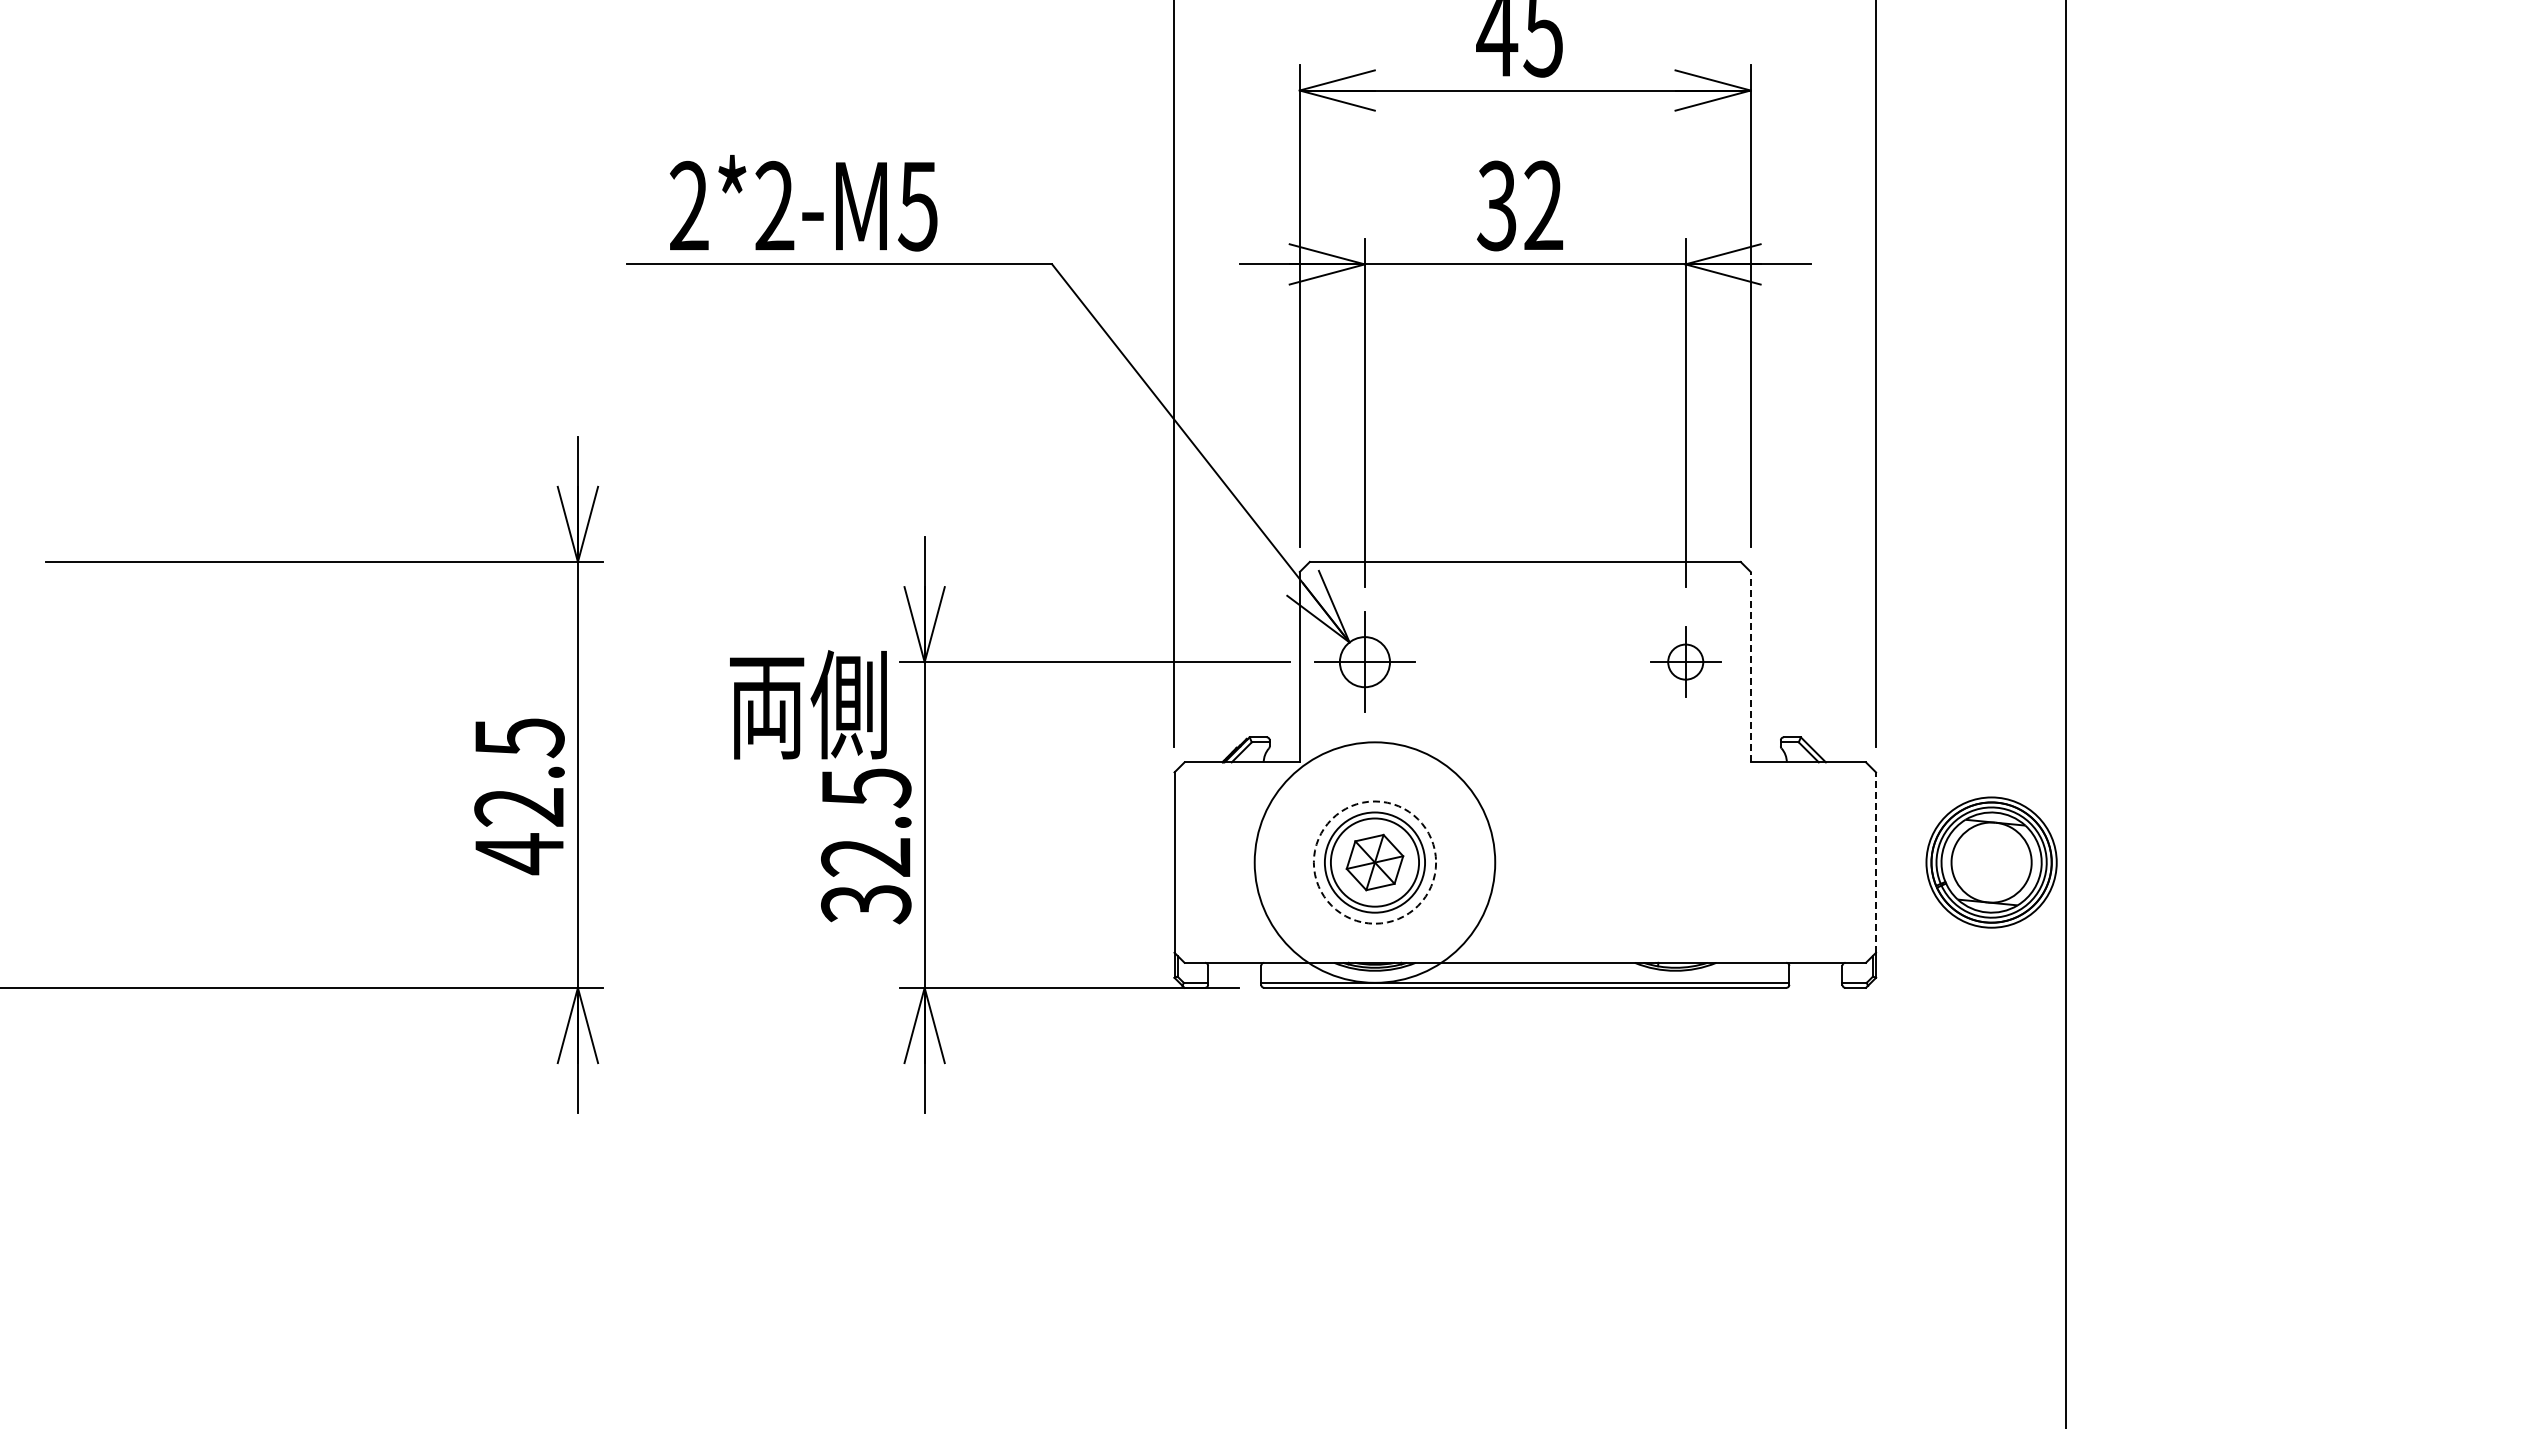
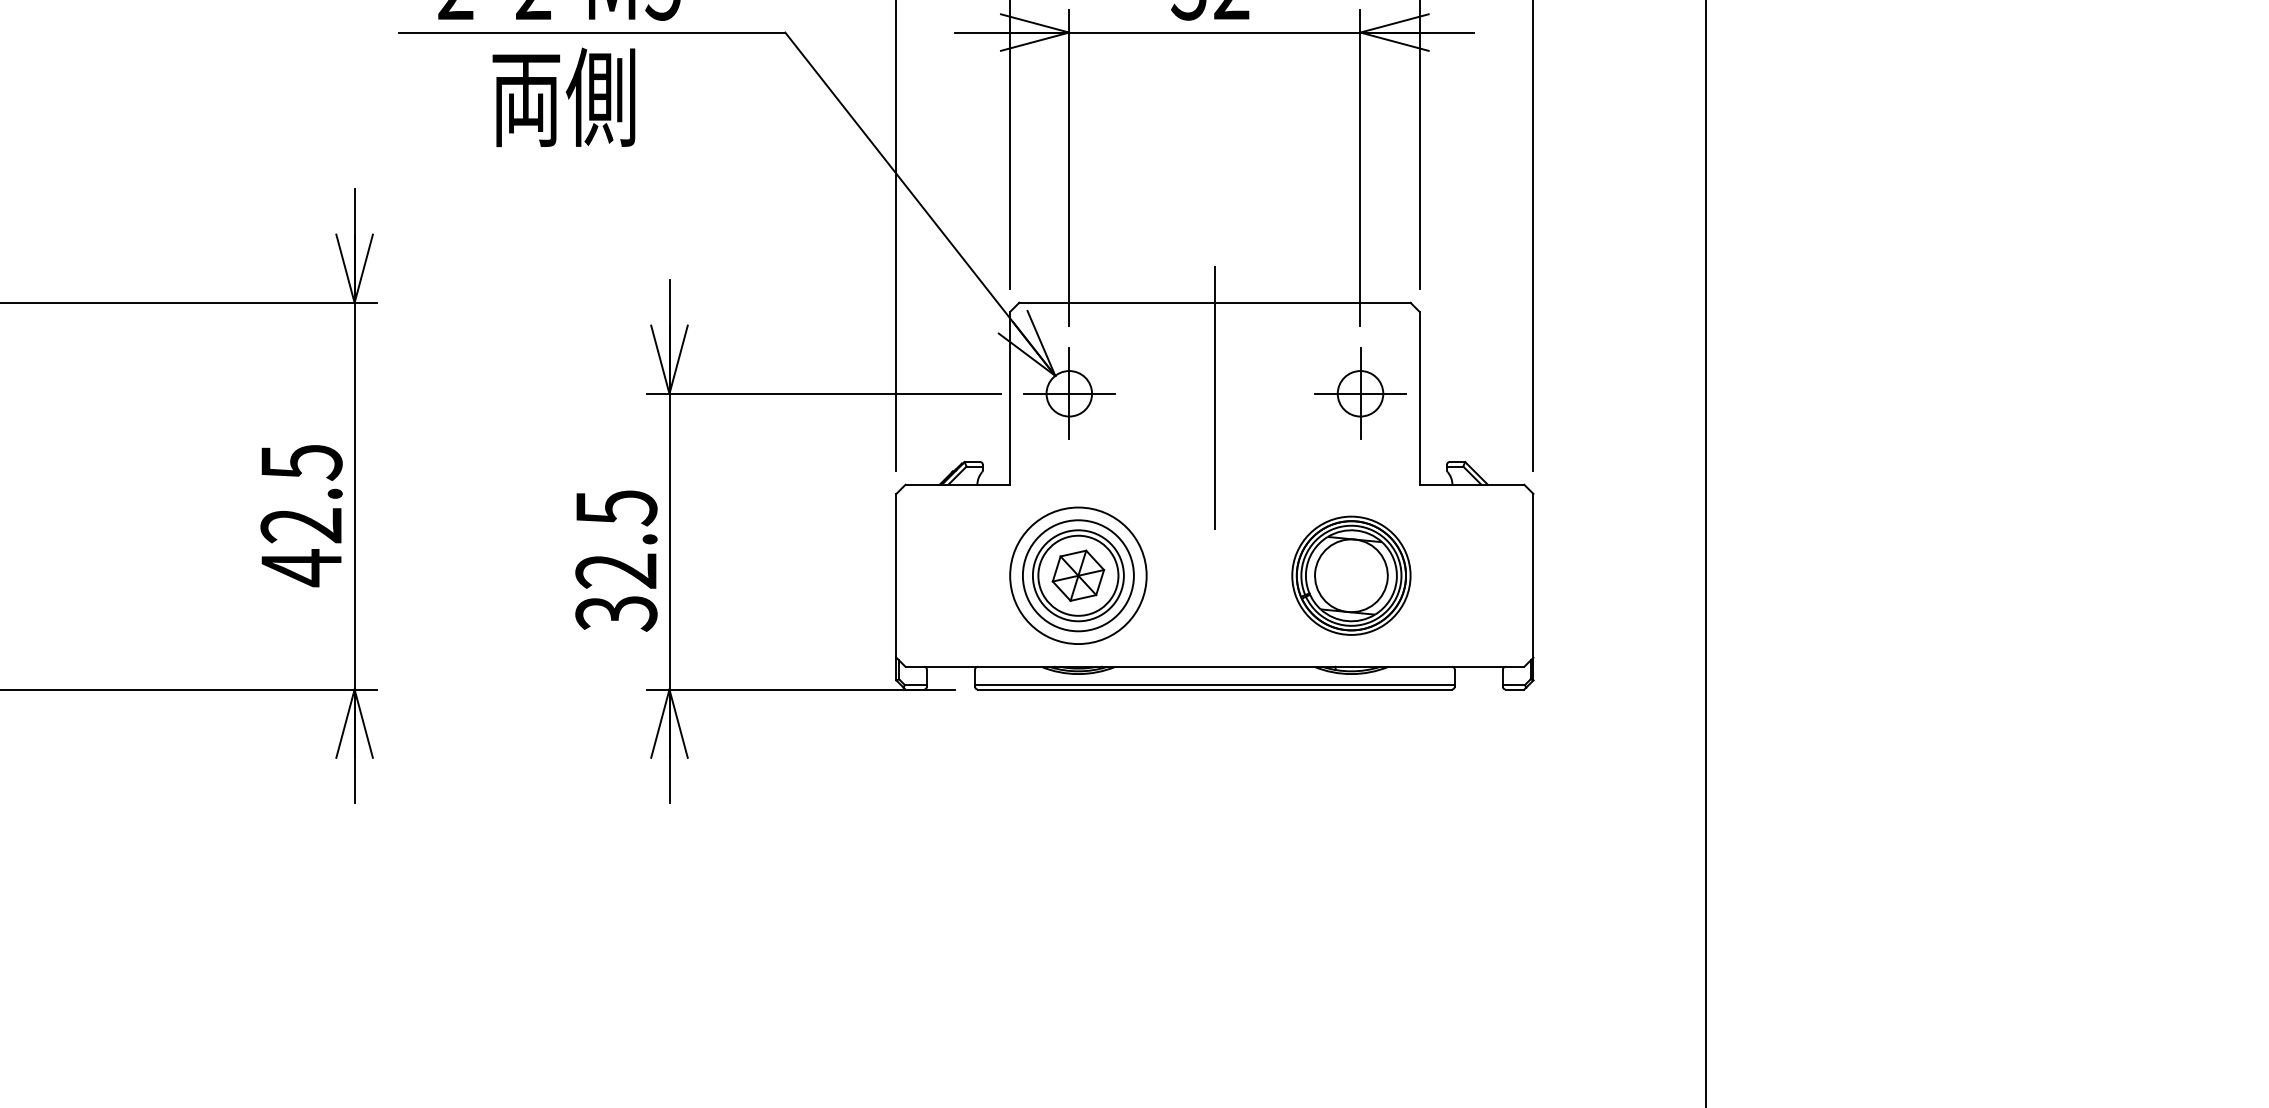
part: (1685, 661) -> (1360, 393), size x1.43
line: (1525, 666) -> (1215, 397), added
line: (1750, 666) -> (1419, 397), dashed -> solid
text: (808, 704) -> (564, 97), moved
circle: (1374, 862) -> (1077, 575), dashed -> solid
circle: (1374, 862) -> (1077, 575), size x0.62
line: (1876, 862) -> (1533, 575), dashed -> solid
part: (1991, 862) -> (1351, 575), moved

